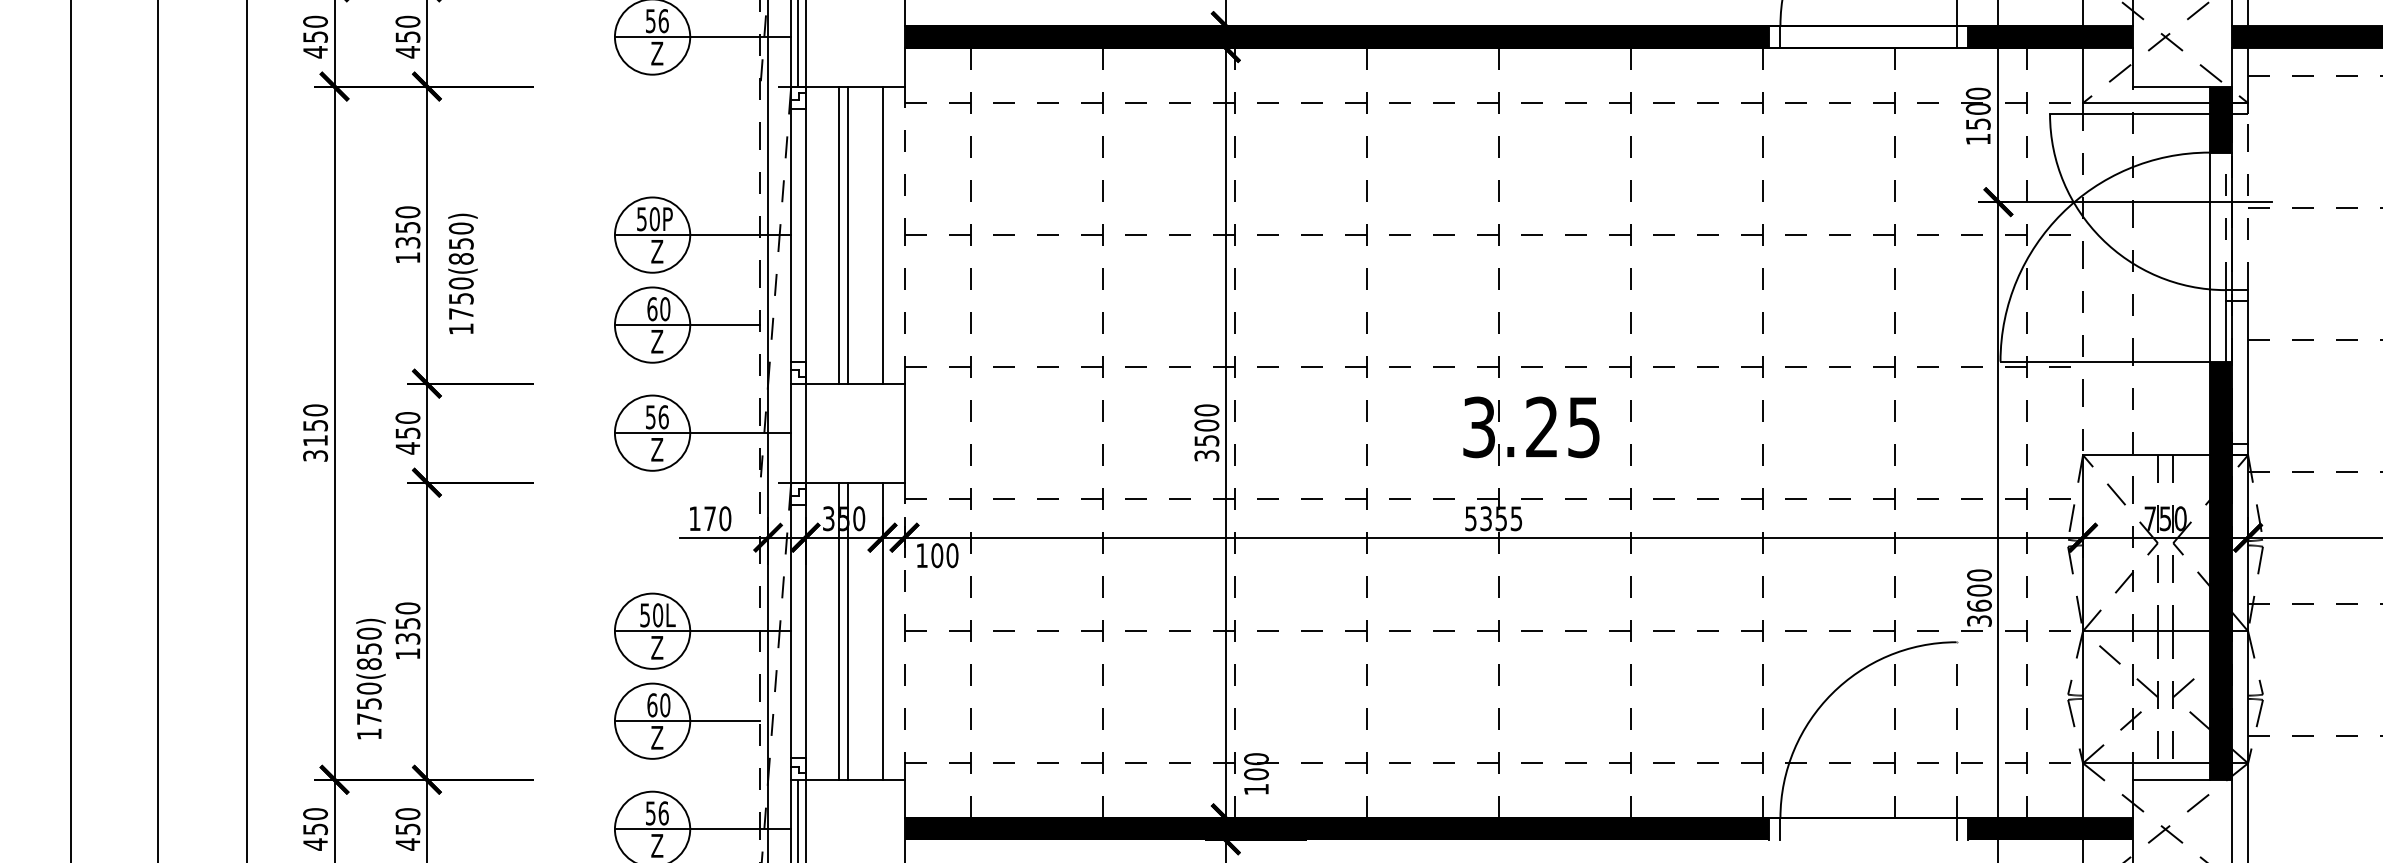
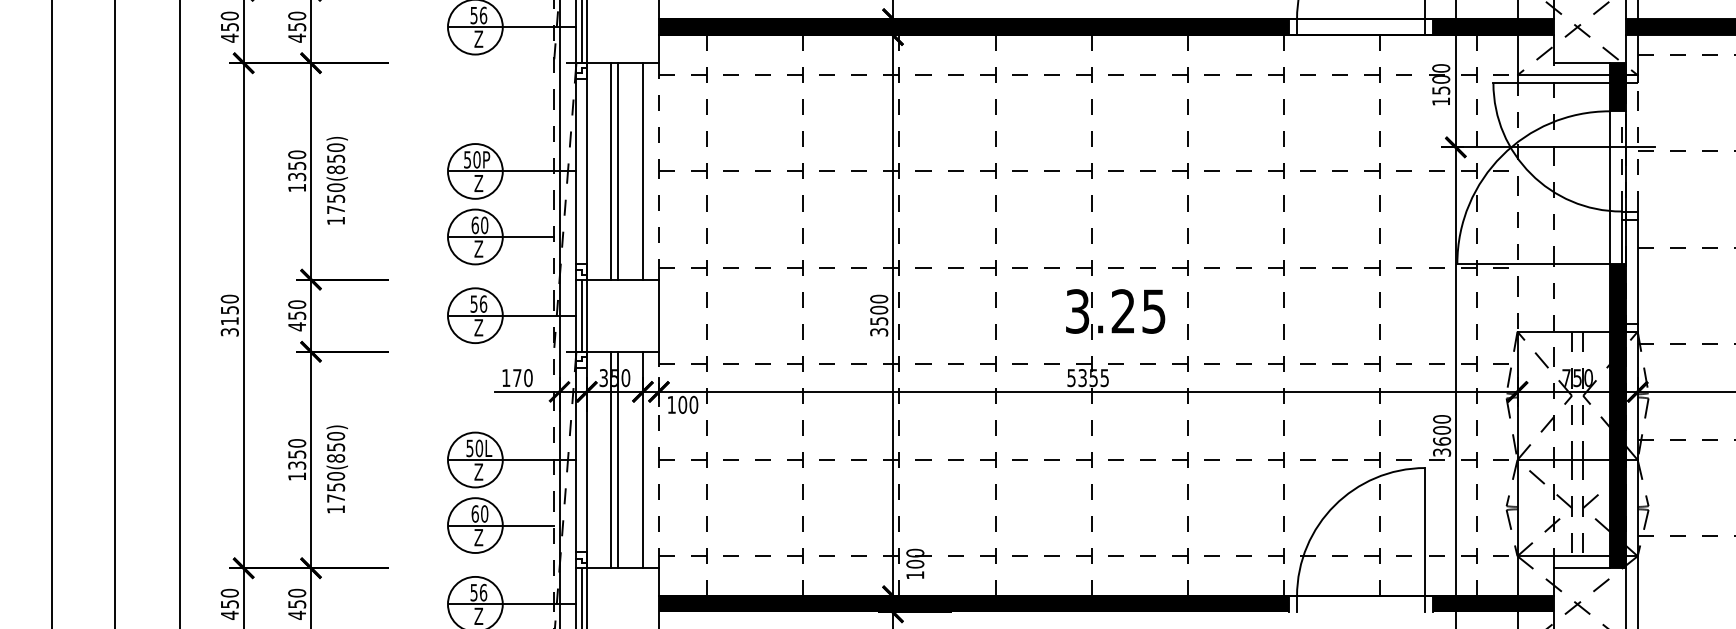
text: (462, 273) -> (336, 180), moved
line: (798, 433) -> (581, 315), added
text: (370, 678) -> (336, 468), moved
line: (1956, 729) -> (1425, 531), dashed -> solid

